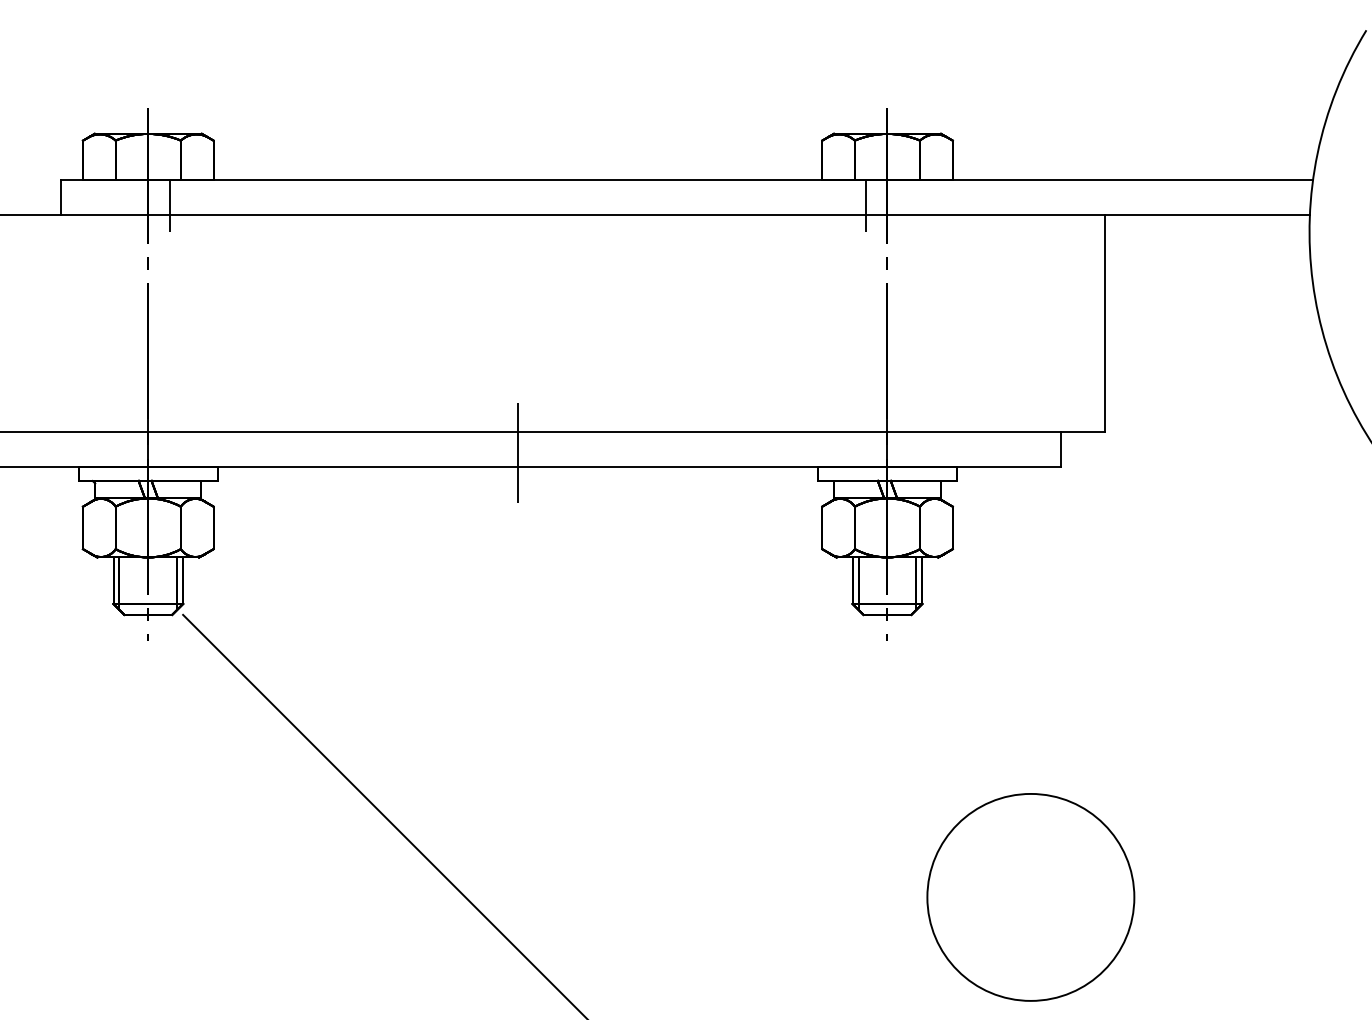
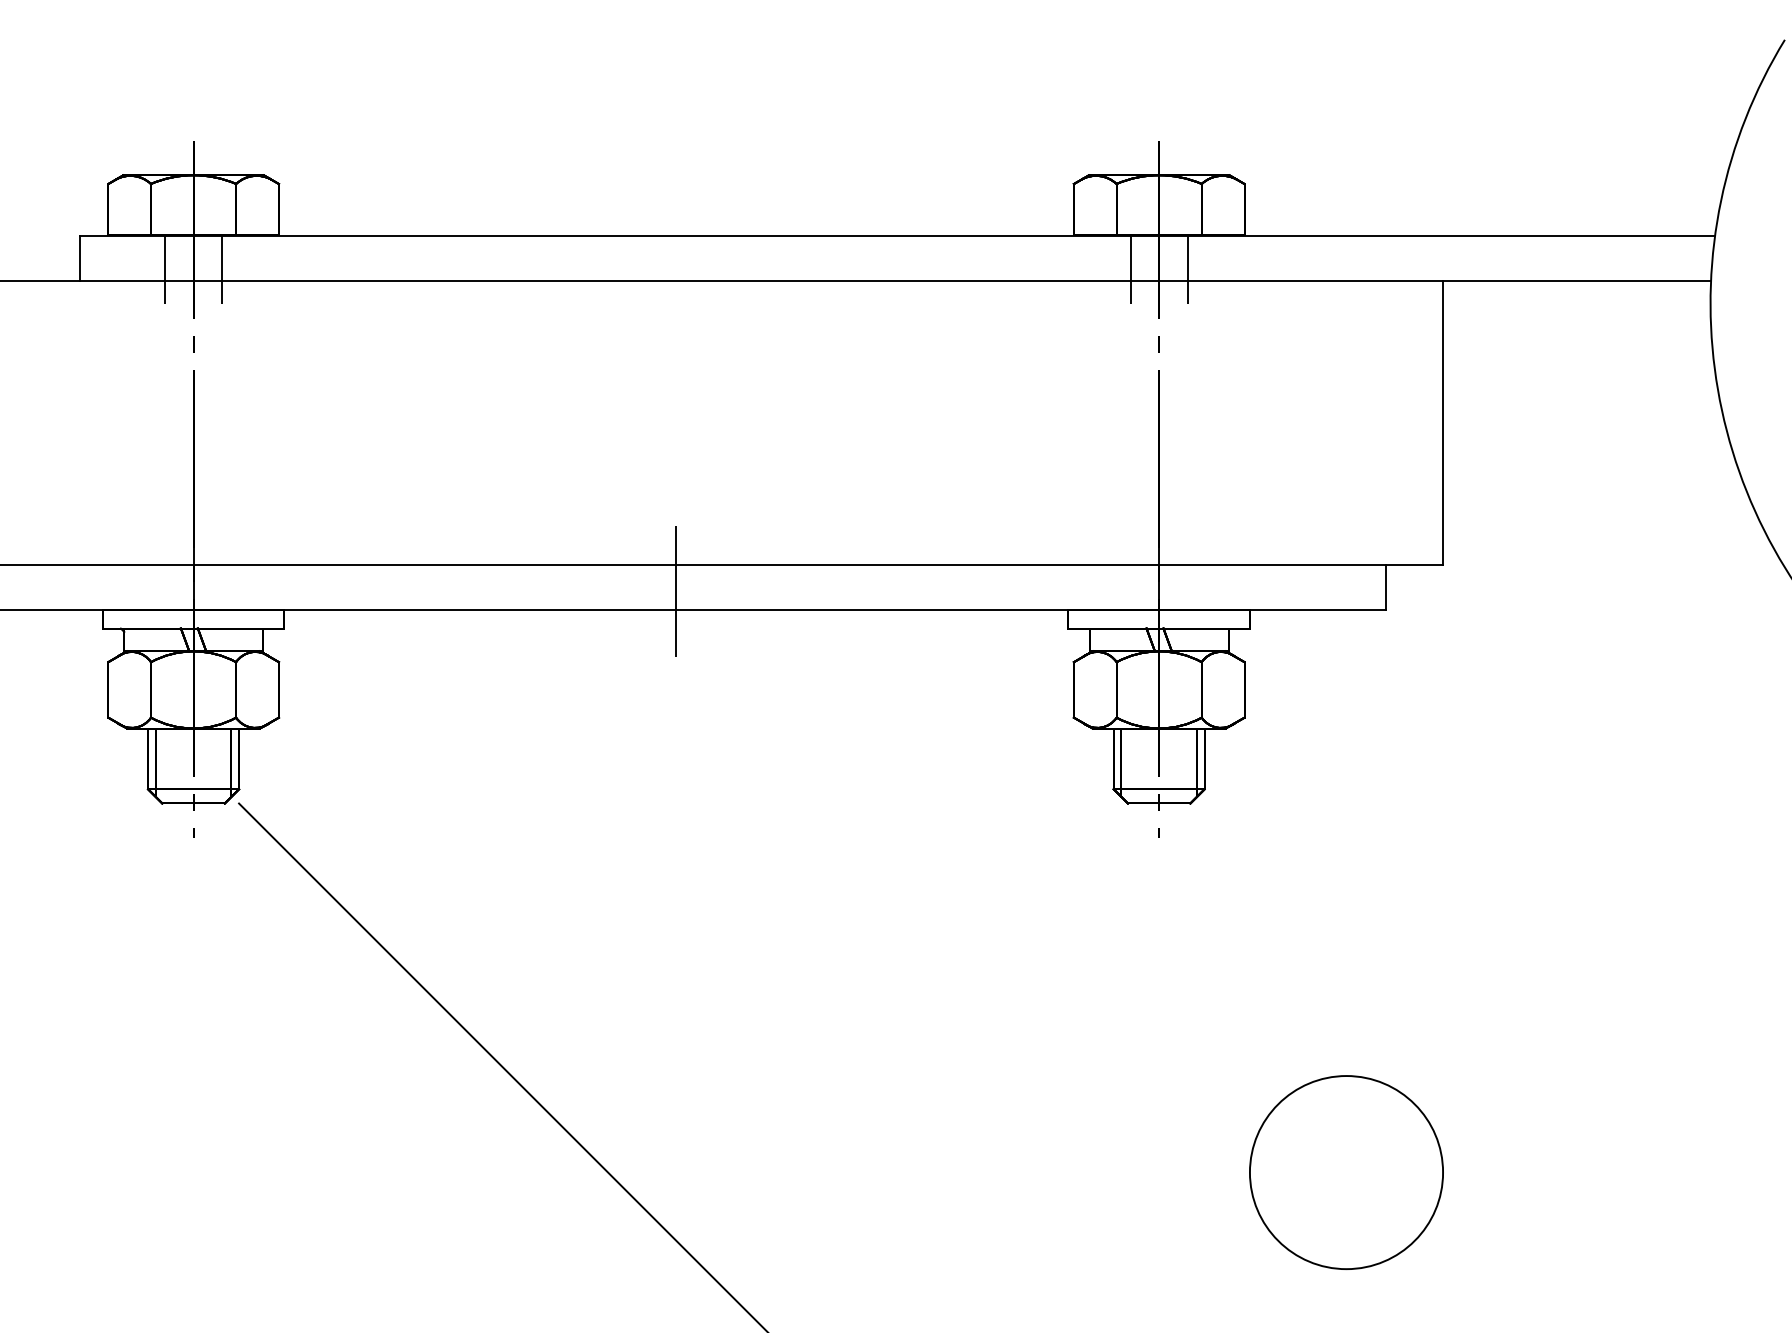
line: (126, 206) -> (165, 269), added
line: (909, 206) -> (1187, 269), added
circle: (1030, 897) -> (1346, 1172), size x0.71

